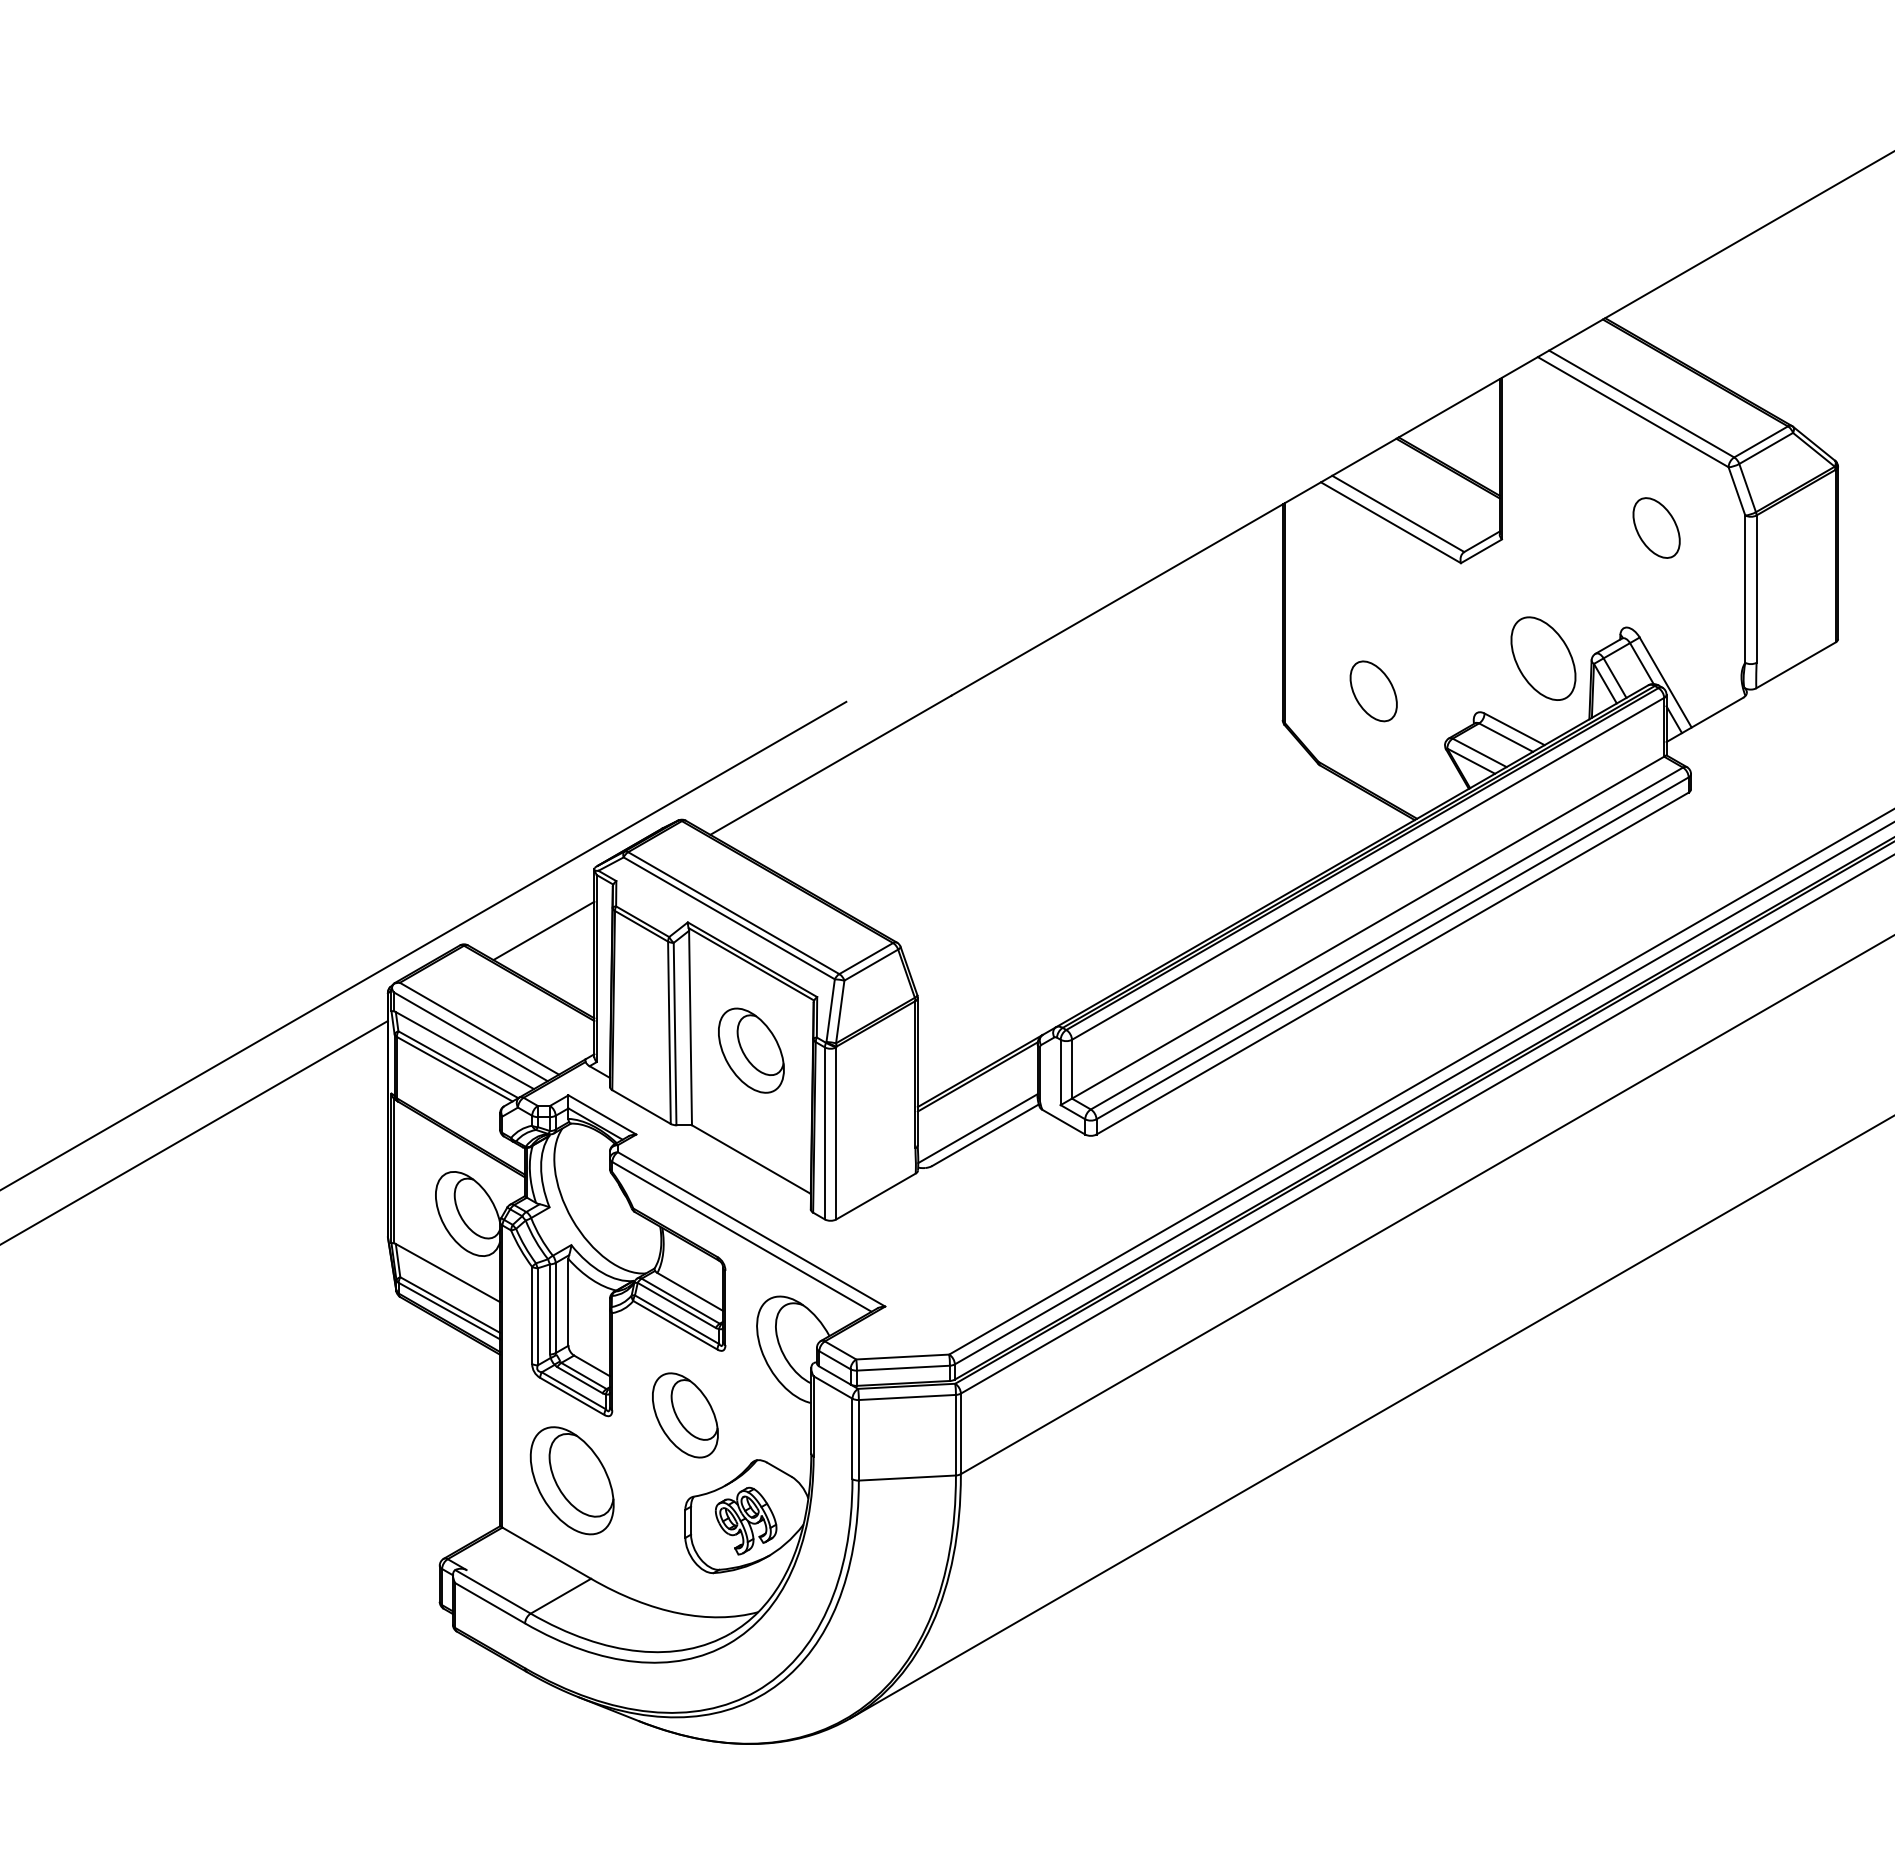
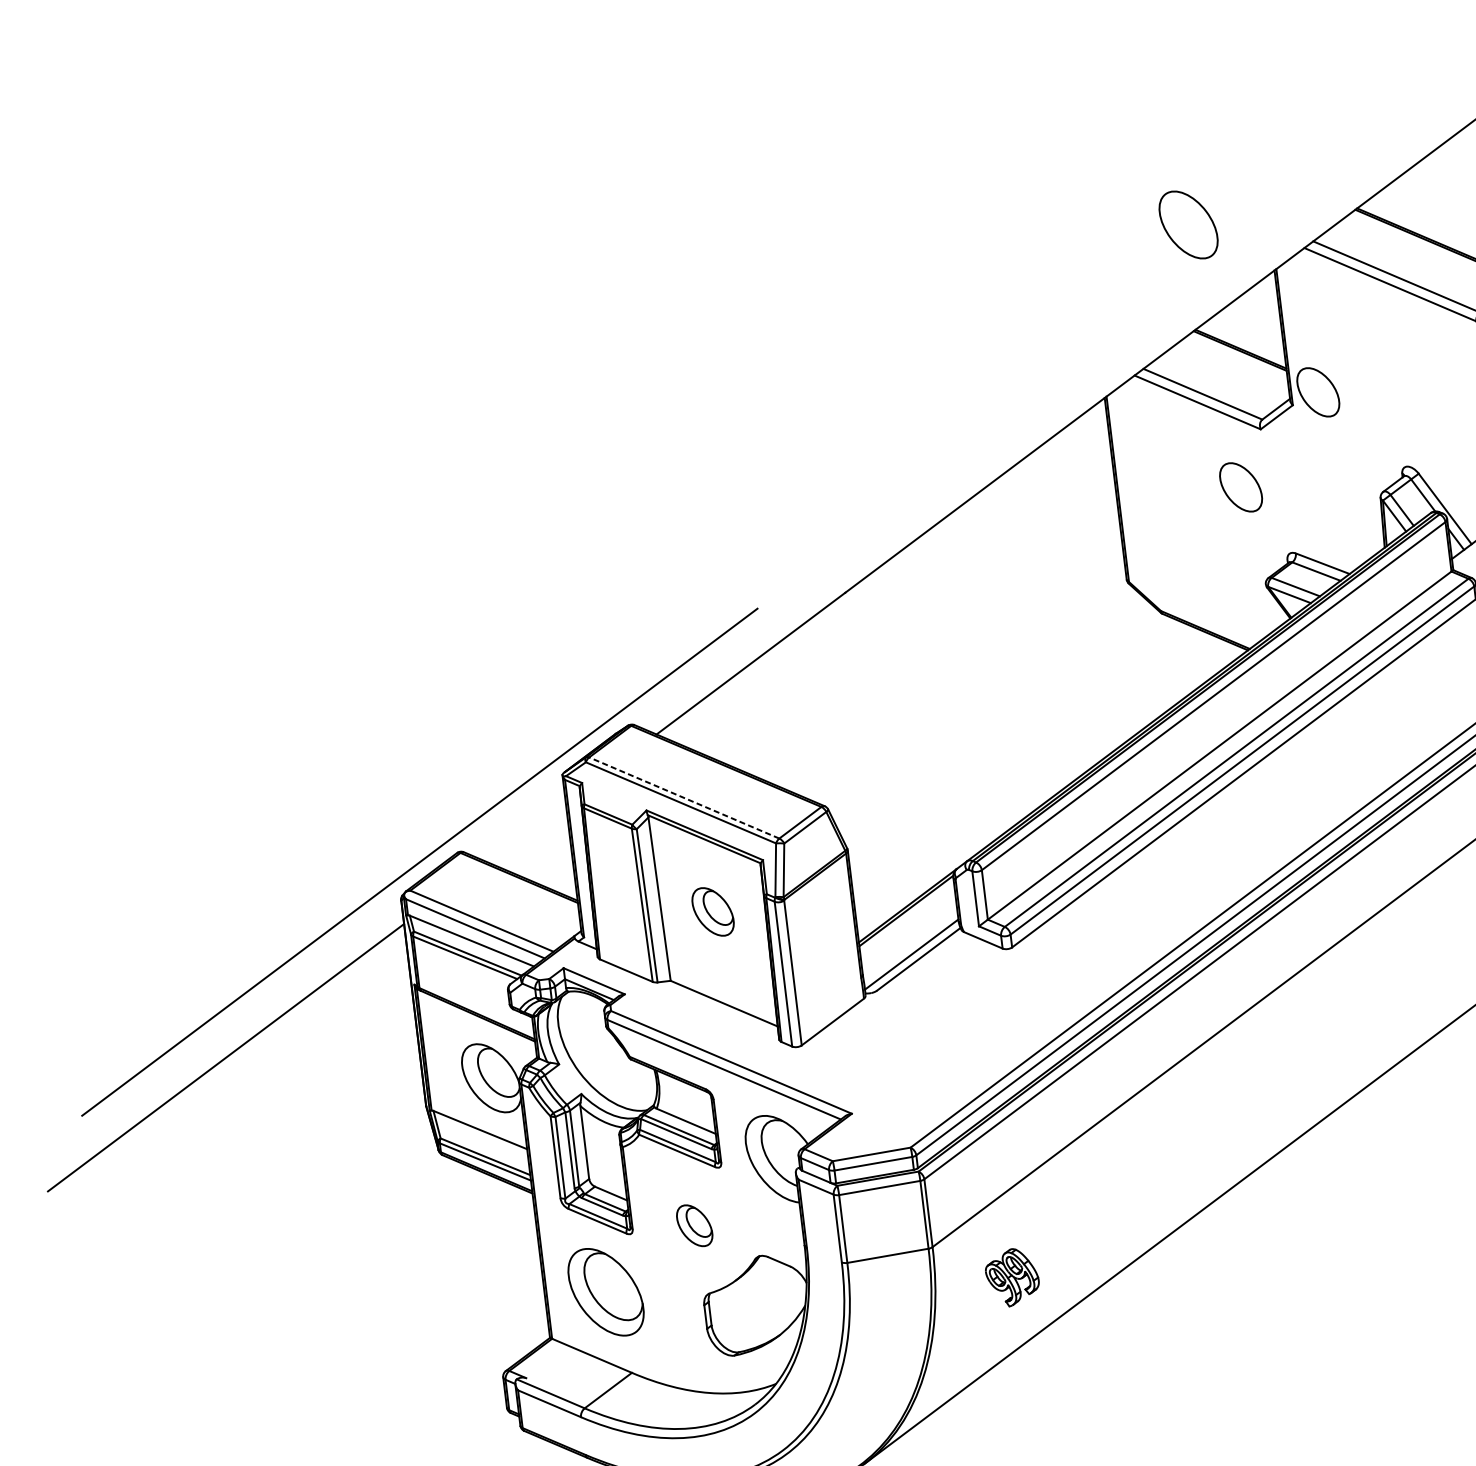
part: (1656, 527) -> (1318, 391), moved
part: (1543, 658) -> (1188, 224), moved
part: (1373, 691) -> (1240, 487), moved
line: (733, 913) -> (684, 798), solid -> dashed
line: (543, 930) -> (525, 832), removed
part: (751, 1050) -> (713, 911), size x0.7
part: (685, 1415) -> (694, 1225), size x0.6
part: (746, 1520) -> (1012, 1276), moved

